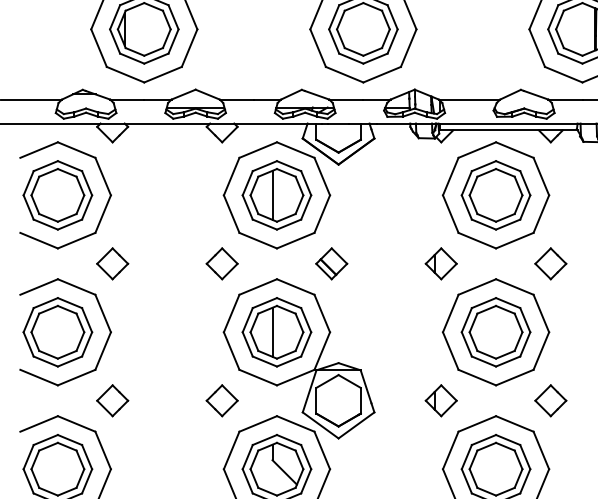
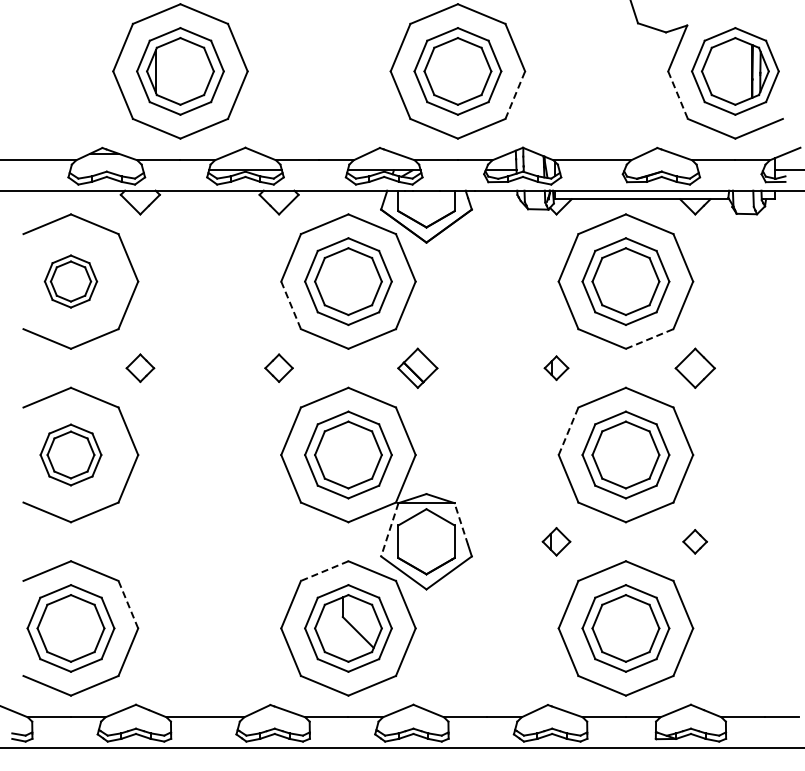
line: (408, 48) -> (515, 95), solid -> dashed
line: (537, 48) -> (678, 95), solid -> dashed
part: (57, 195) -> (70, 281), size x0.6
line: (272, 195) -> (342, 281), removed
line: (231, 214) -> (291, 305), solid -> dashed
line: (514, 240) -> (649, 338), solid -> dashed
part: (112, 263) -> (140, 367), size x0.7
part: (221, 263) -> (278, 367), size x0.7
part: (441, 263) -> (556, 367), size x0.6
line: (450, 313) -> (568, 431), solid -> dashed
part: (57, 331) -> (70, 454), size x0.7
line: (272, 331) -> (342, 454), removed
line: (366, 387) -> (461, 524), solid -> dashed
line: (309, 391) -> (389, 530), solid -> dashed
part: (112, 400) -> (140, 541), removed
part: (221, 400) -> (278, 541), removed
part: (441, 400) -> (556, 541), size x0.7
part: (550, 400) -> (694, 541), size x0.6
line: (258, 424) -> (324, 571), solid -> dashed
line: (103, 450) -> (128, 604), solid -> dashed

